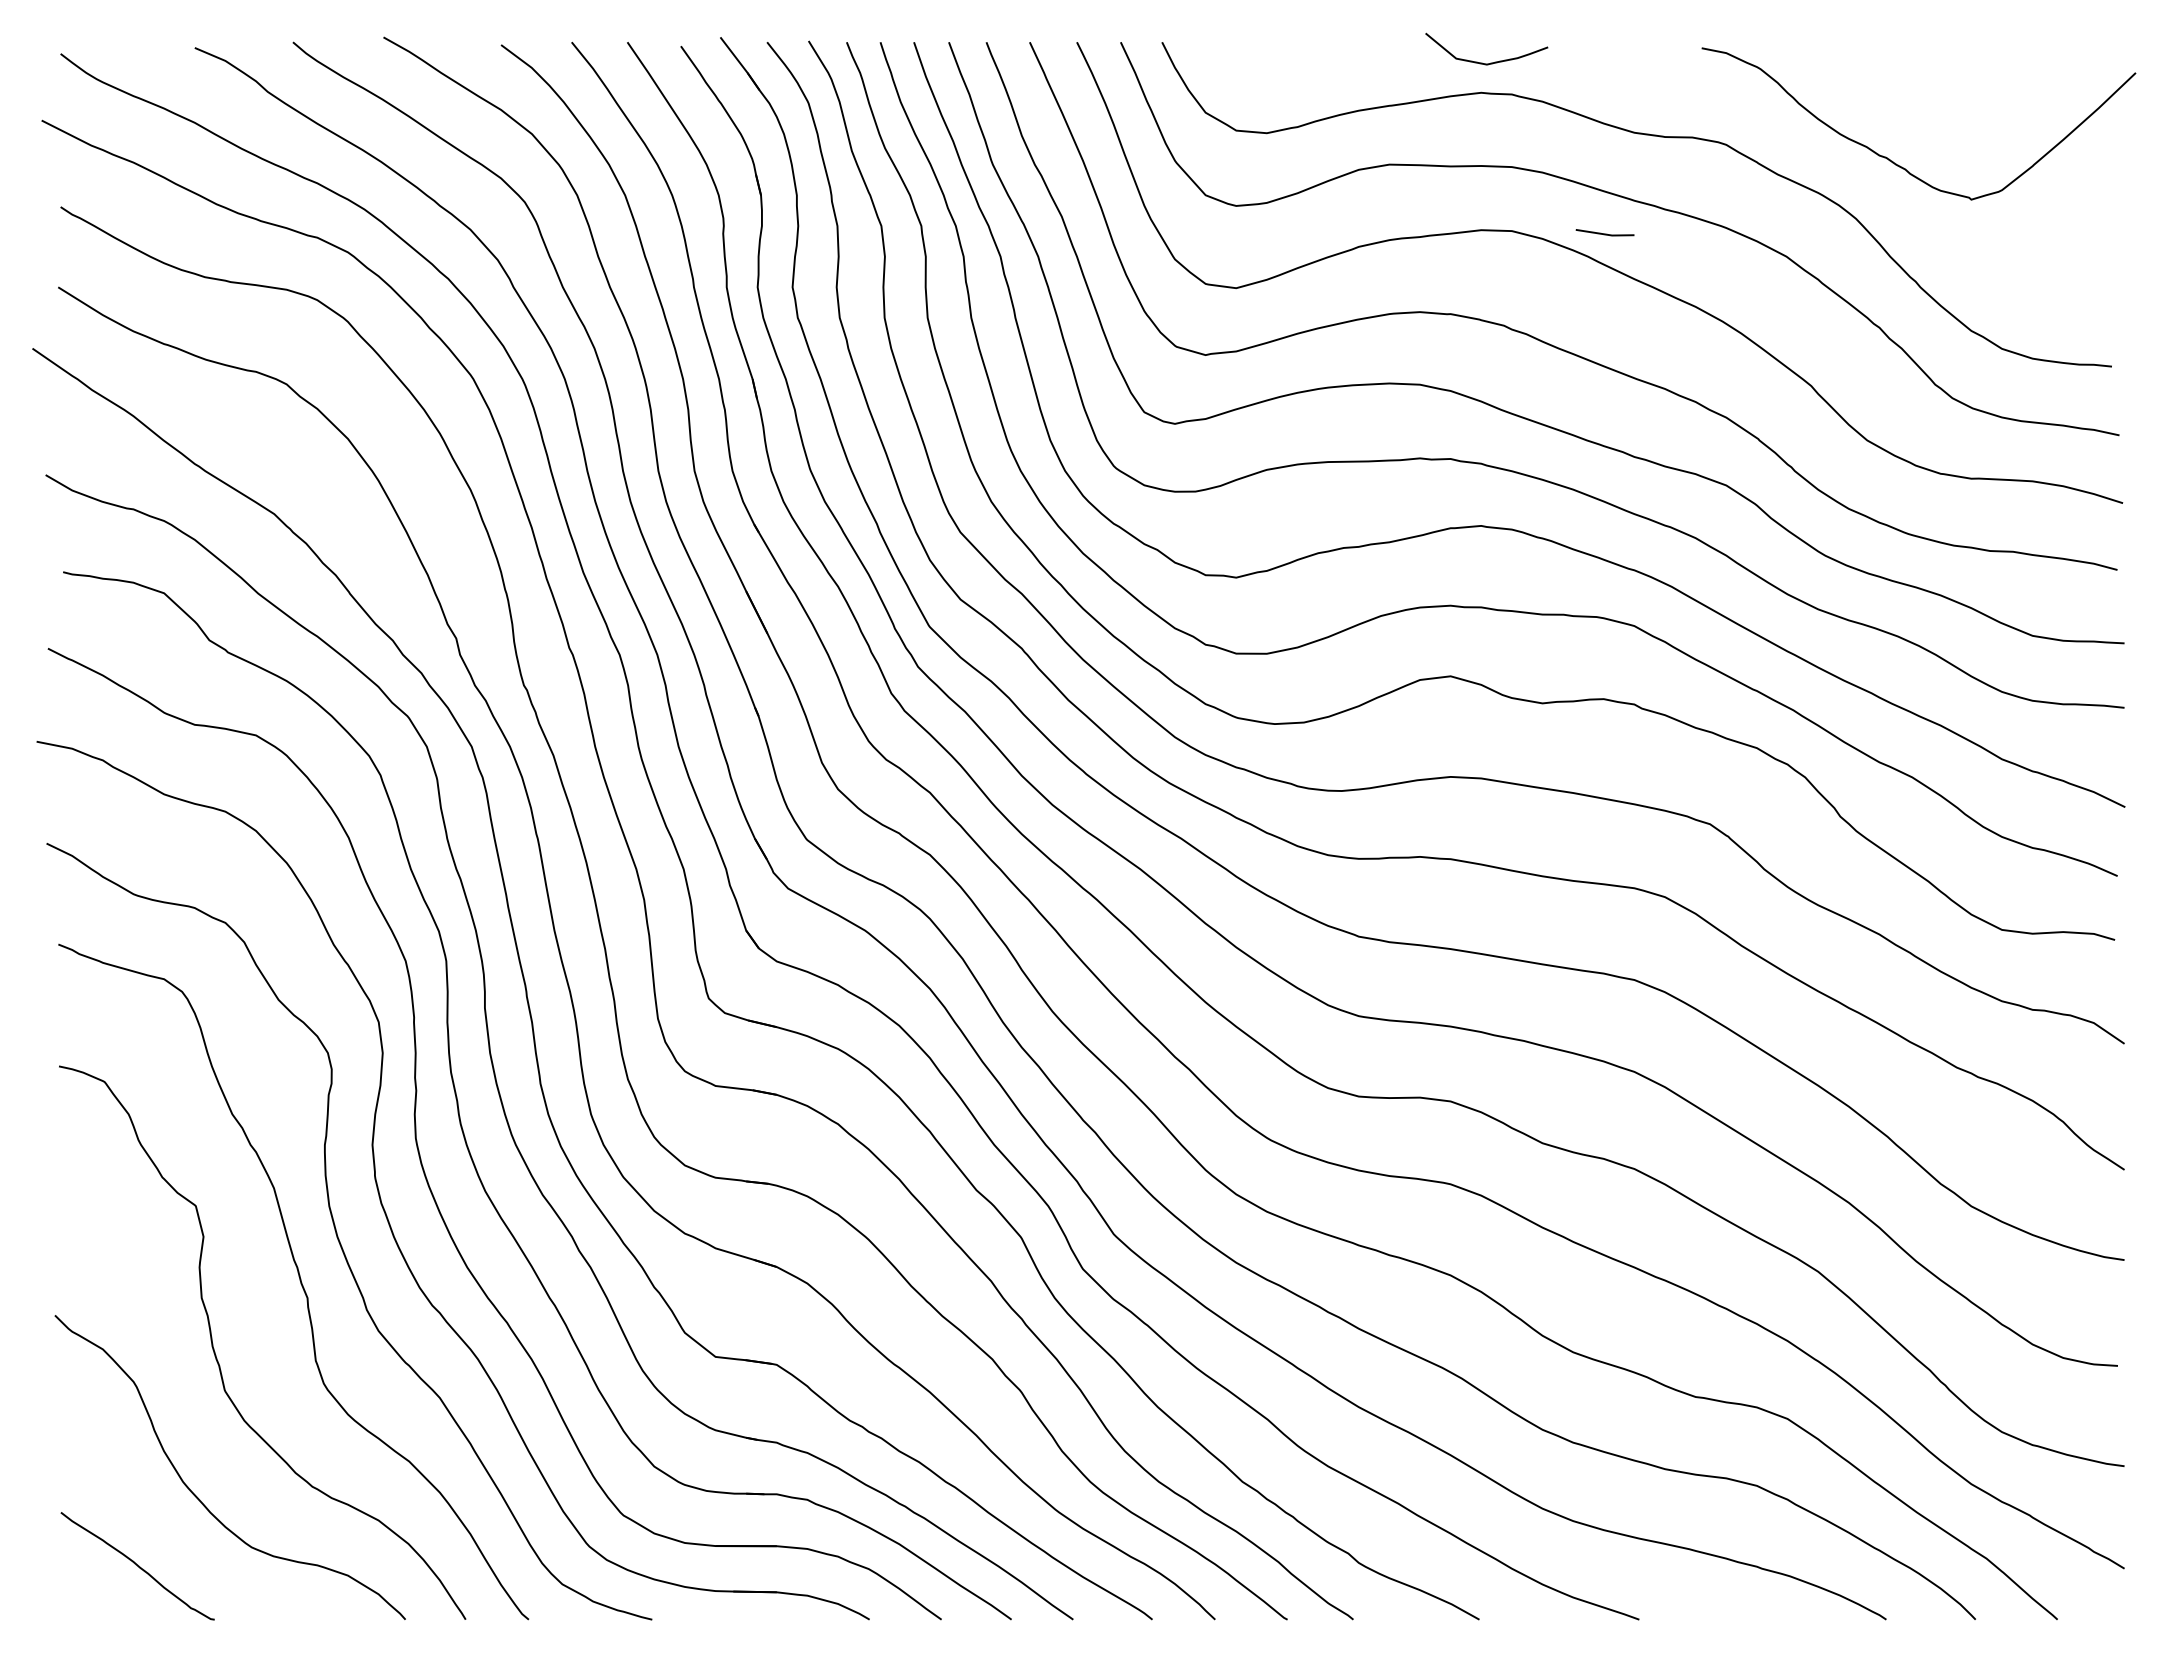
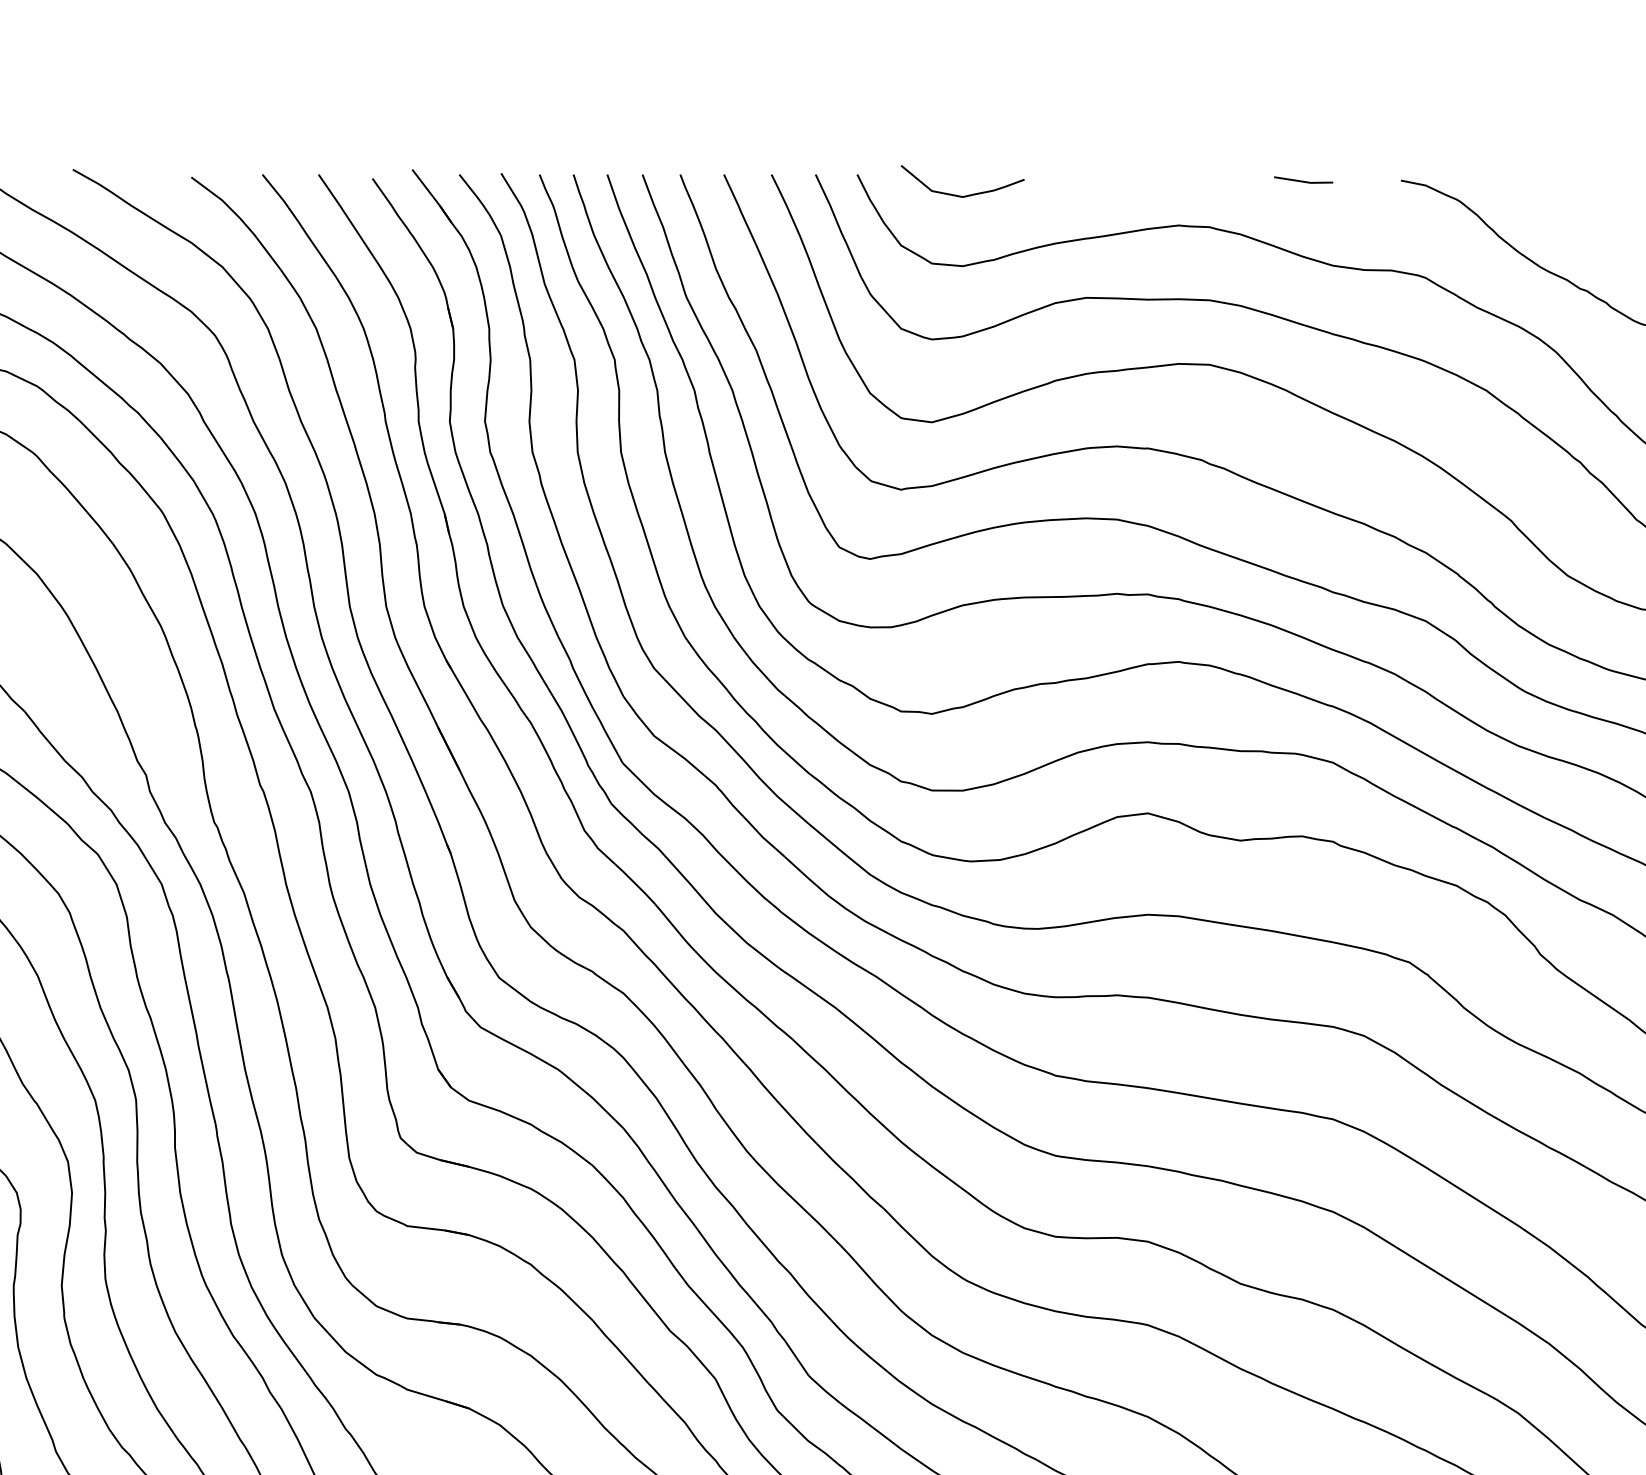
curve: (1482, 62) -> (958, 194), moved
line: (1604, 233) -> (1302, 180), moved

